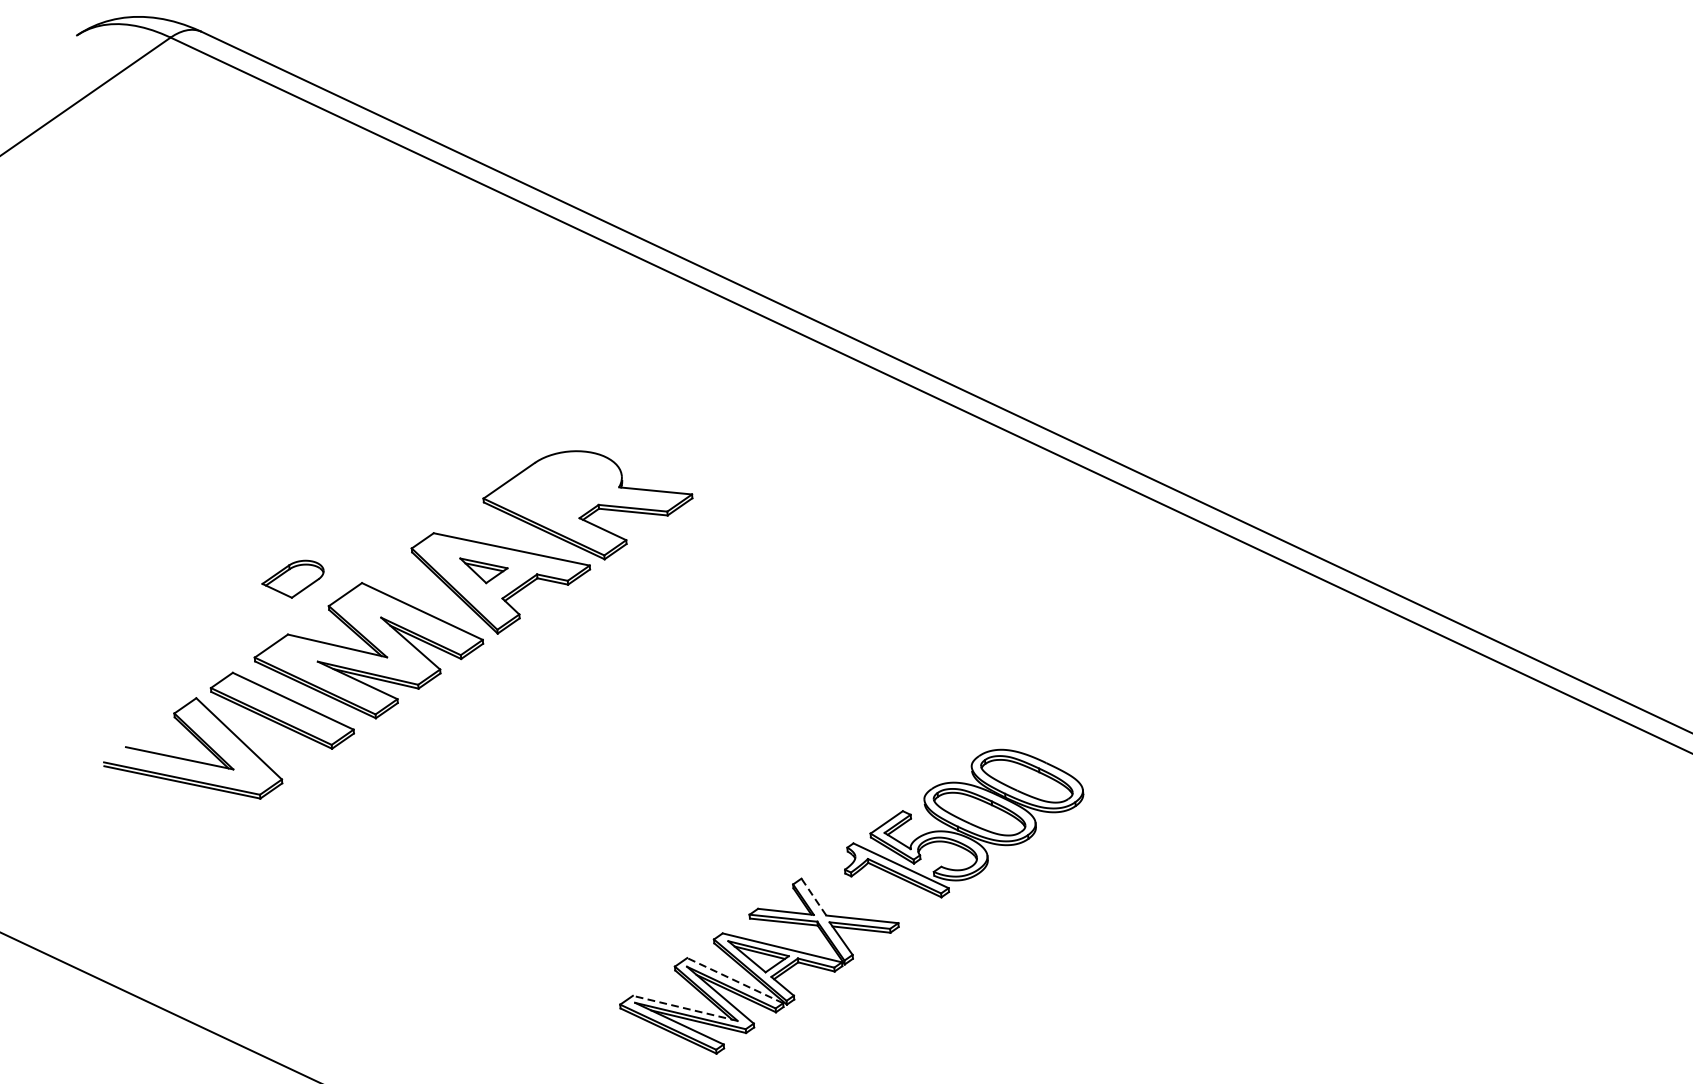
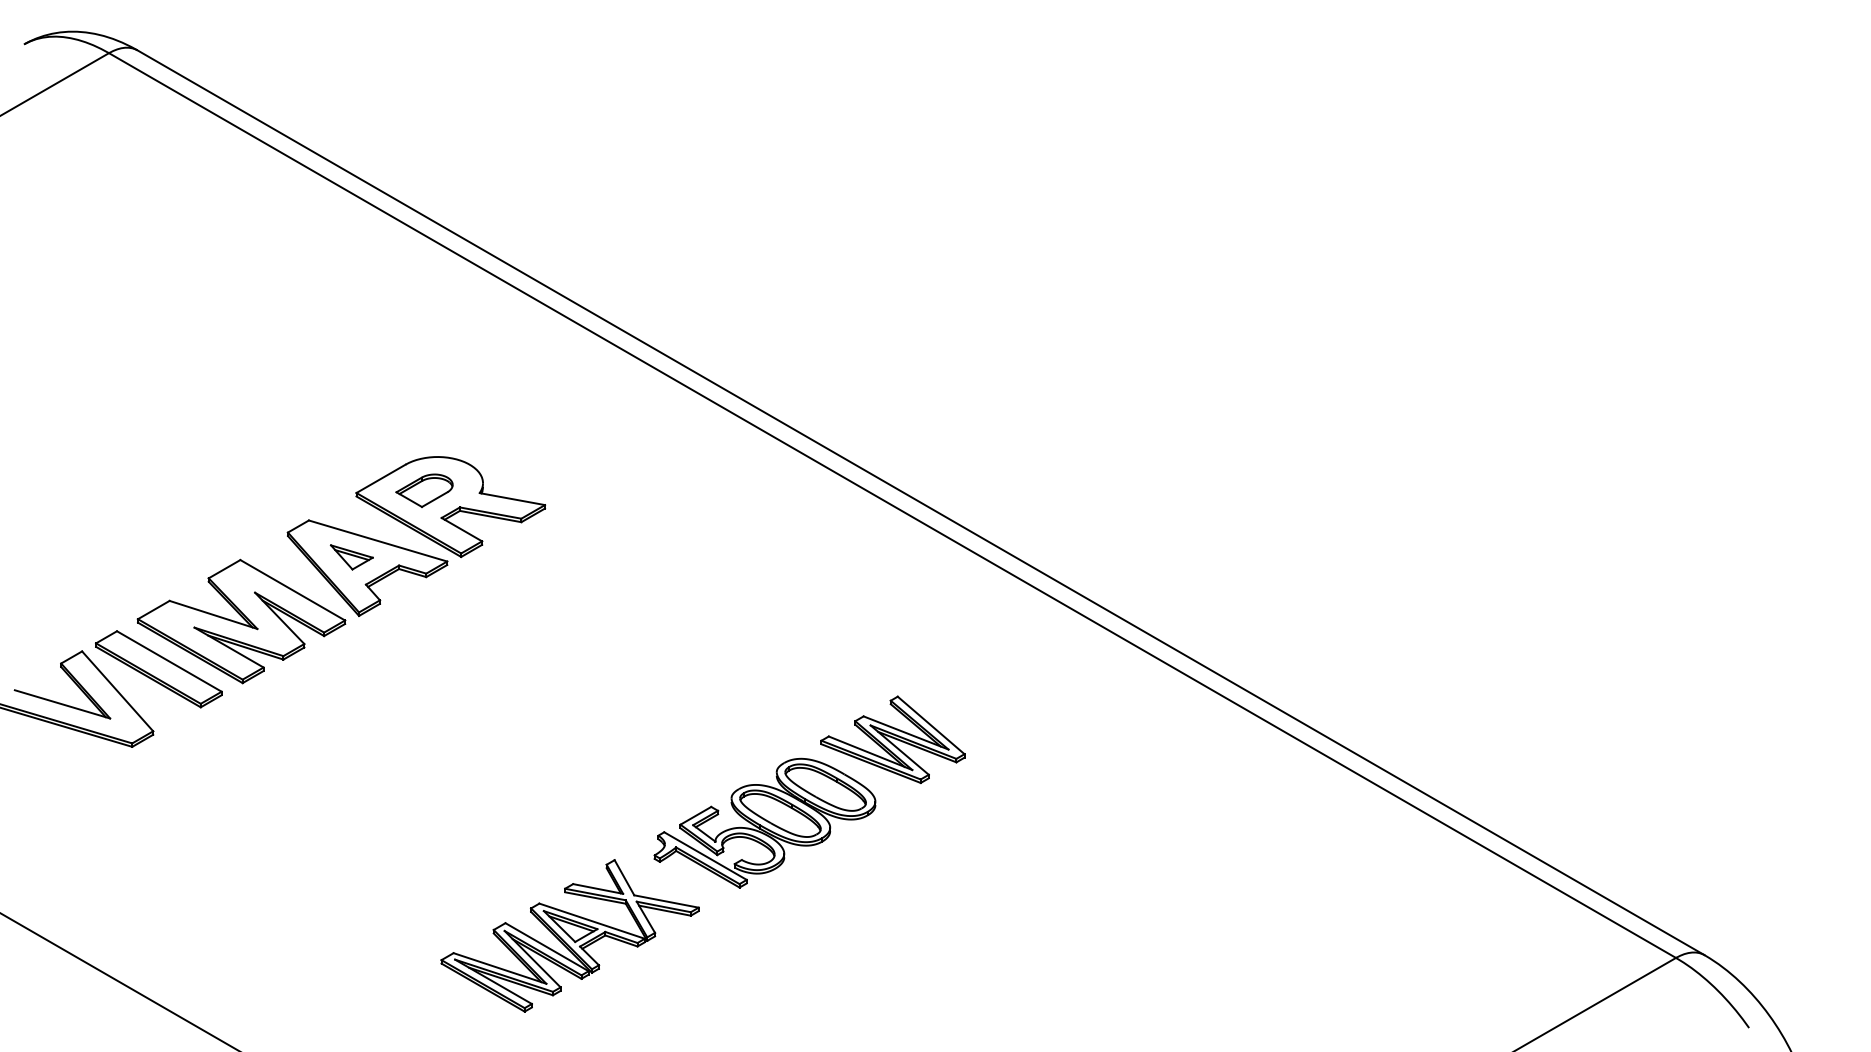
part: (293, 579) -> (424, 490), moved
part: (1095, 720) -> (892, 739), added
line: (813, 896) -> (624, 877), dashed -> solid
line: (734, 979) -> (546, 946), dashed -> solid
line: (684, 1008) -> (499, 968), dashed -> solid

